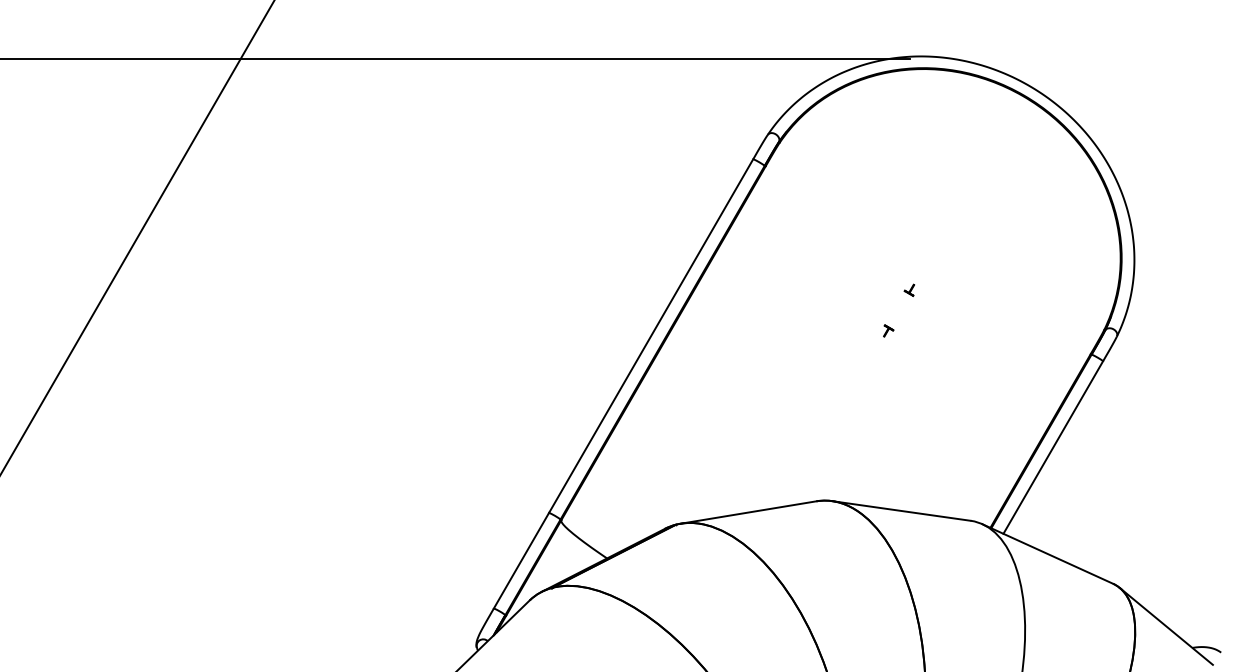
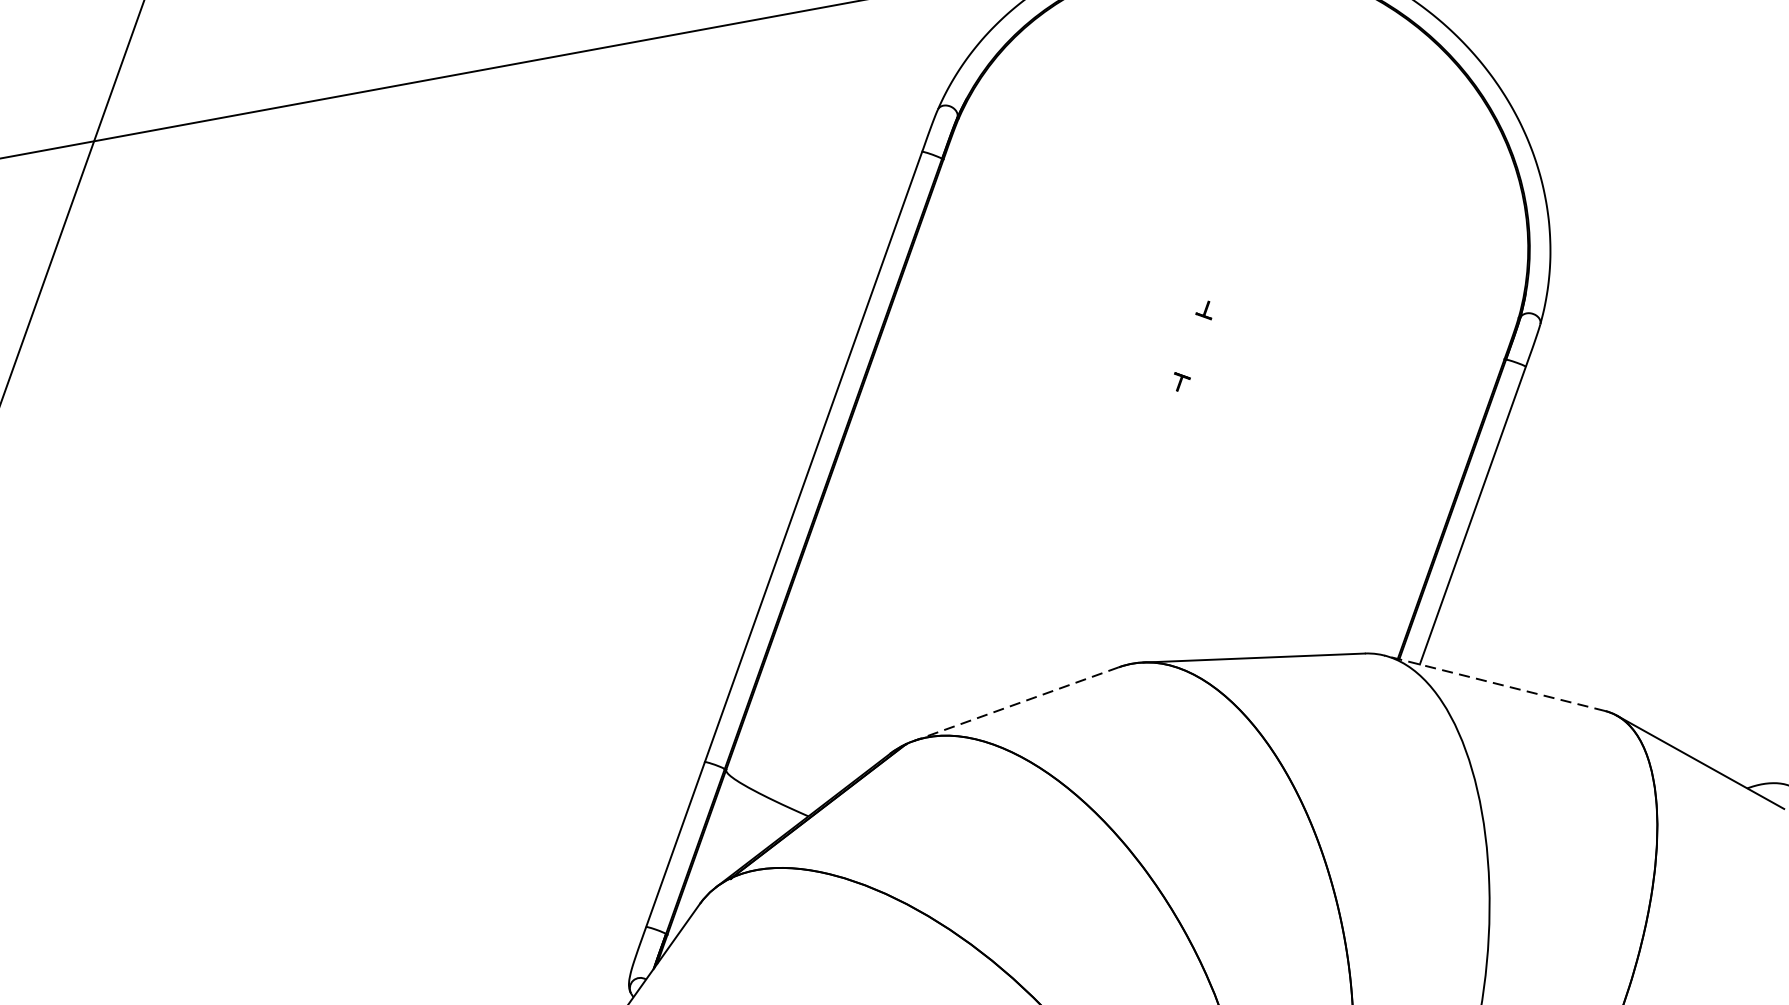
line: (748, 512) -> (1015, 704), solid -> dashed
line: (1047, 554) -> (1494, 684), solid -> dashed

